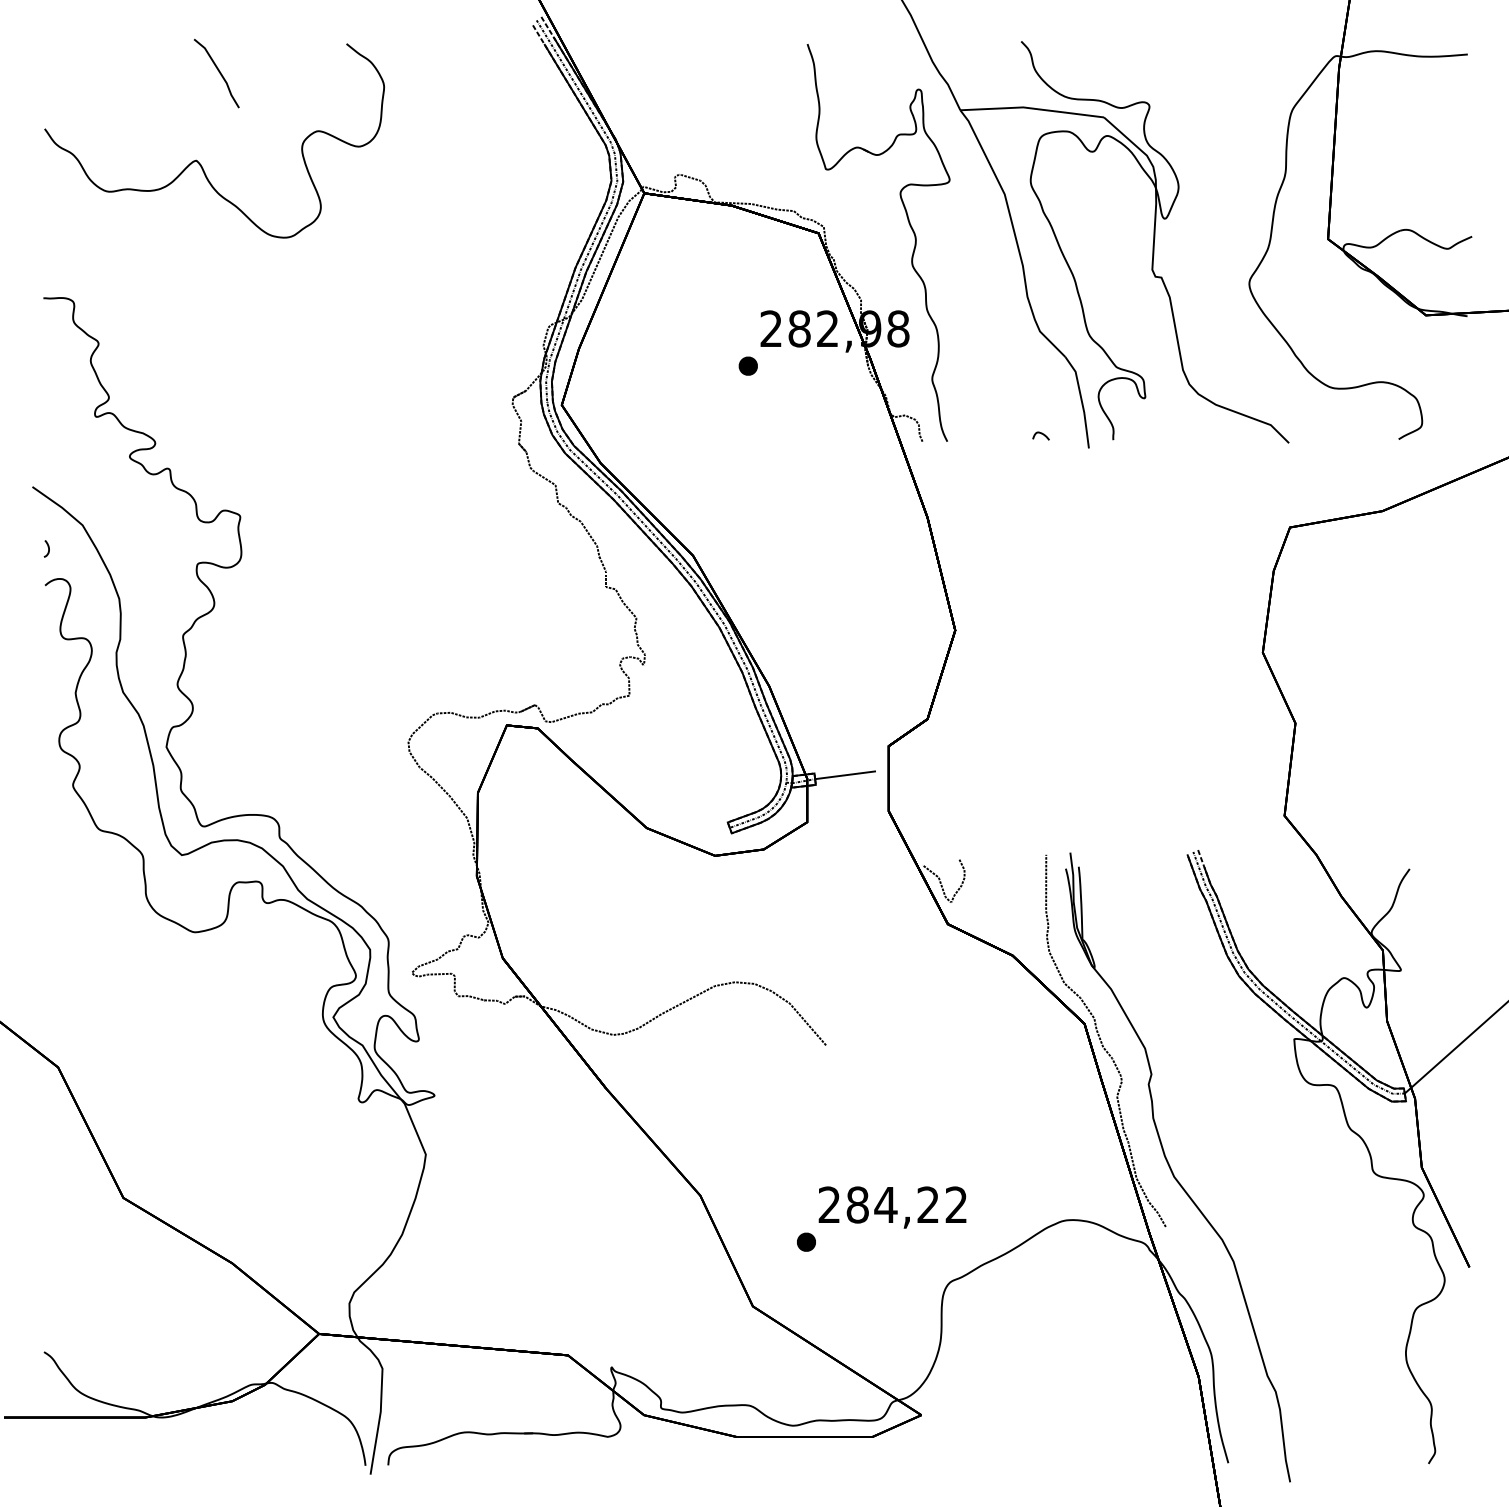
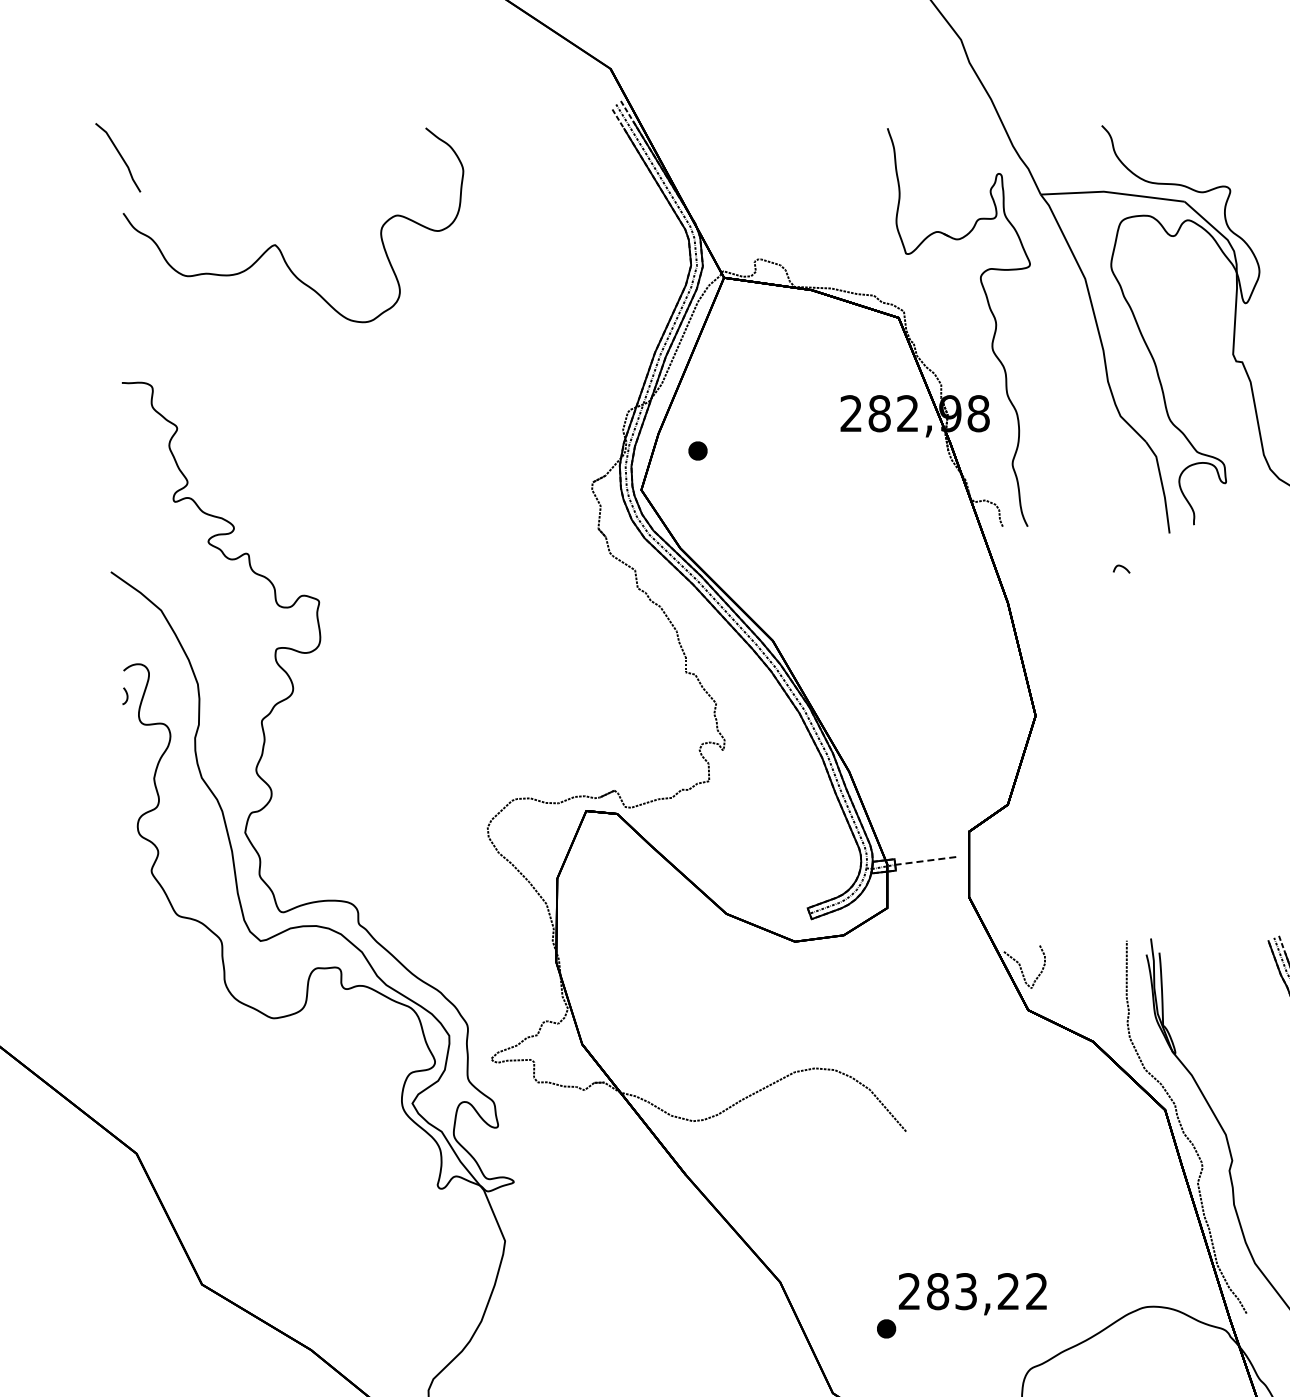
curve: (218, 72) -> (119, 156), moved
part: (747, 365) -> (697, 450), moved
curve: (1041, 434) -> (1122, 567), moved
curve: (47, 547) -> (125, 694), moved
line: (845, 775) -> (925, 861), solid -> dashed
text: (885, 1204) -> (965, 1291), 284,22 -> 283,22

